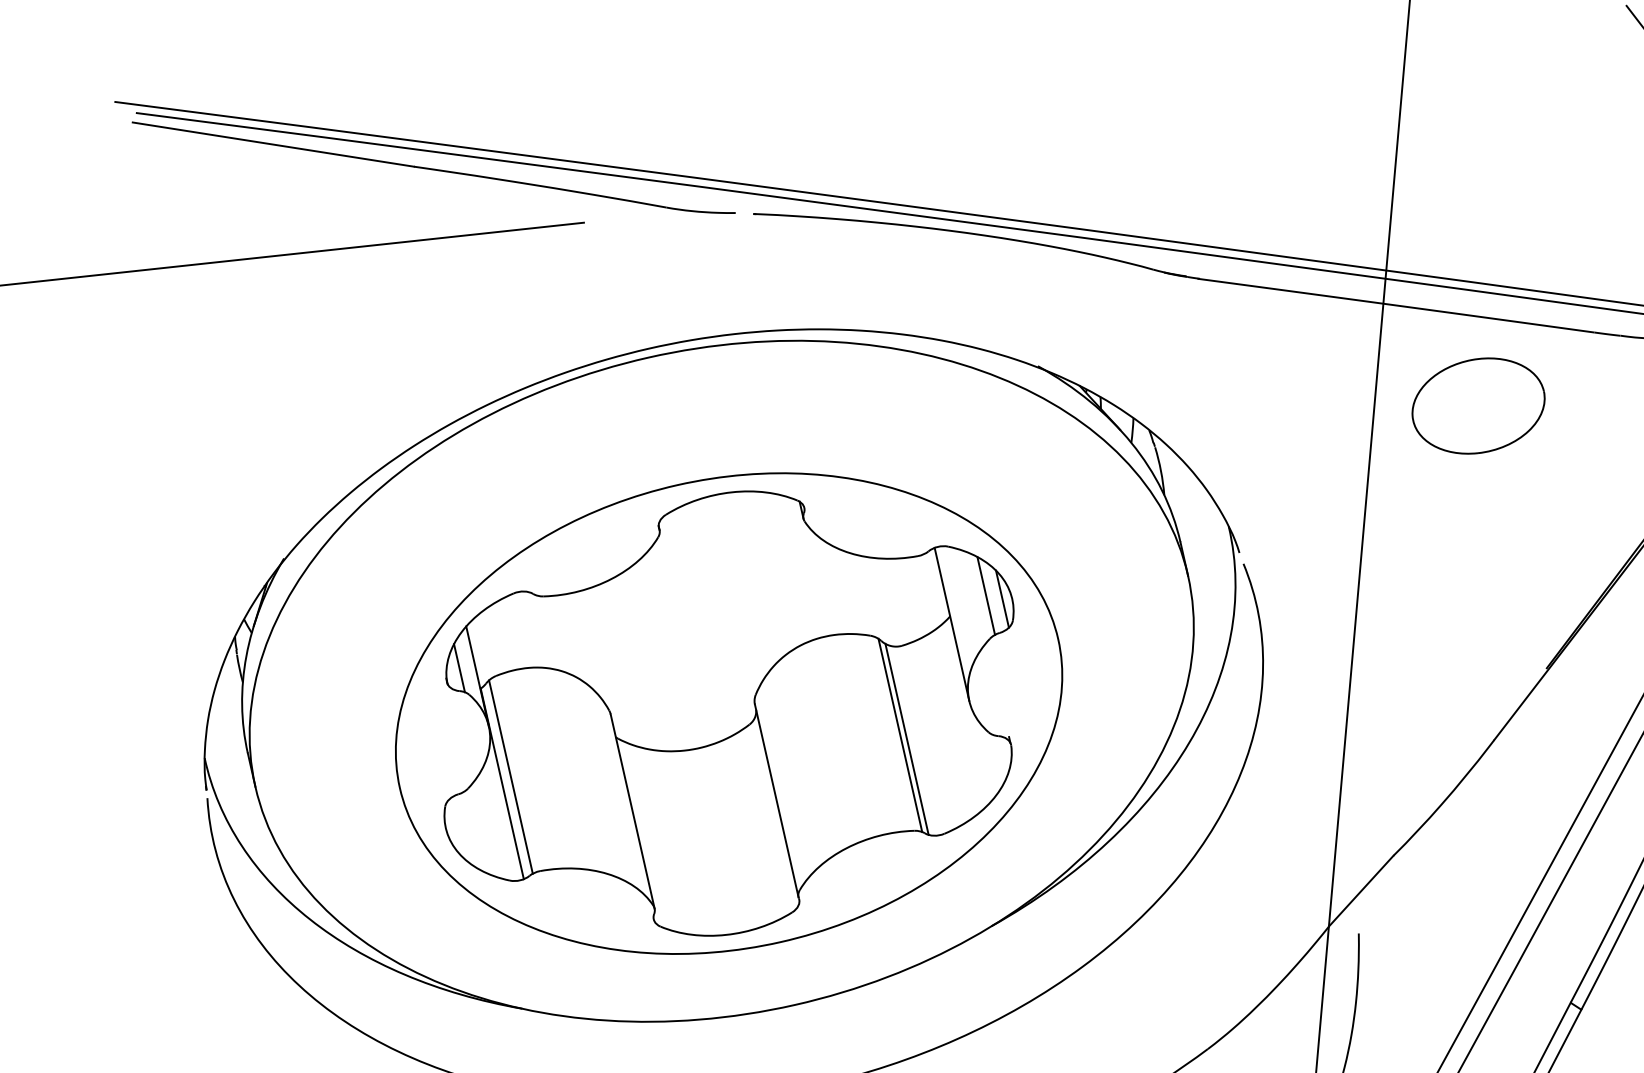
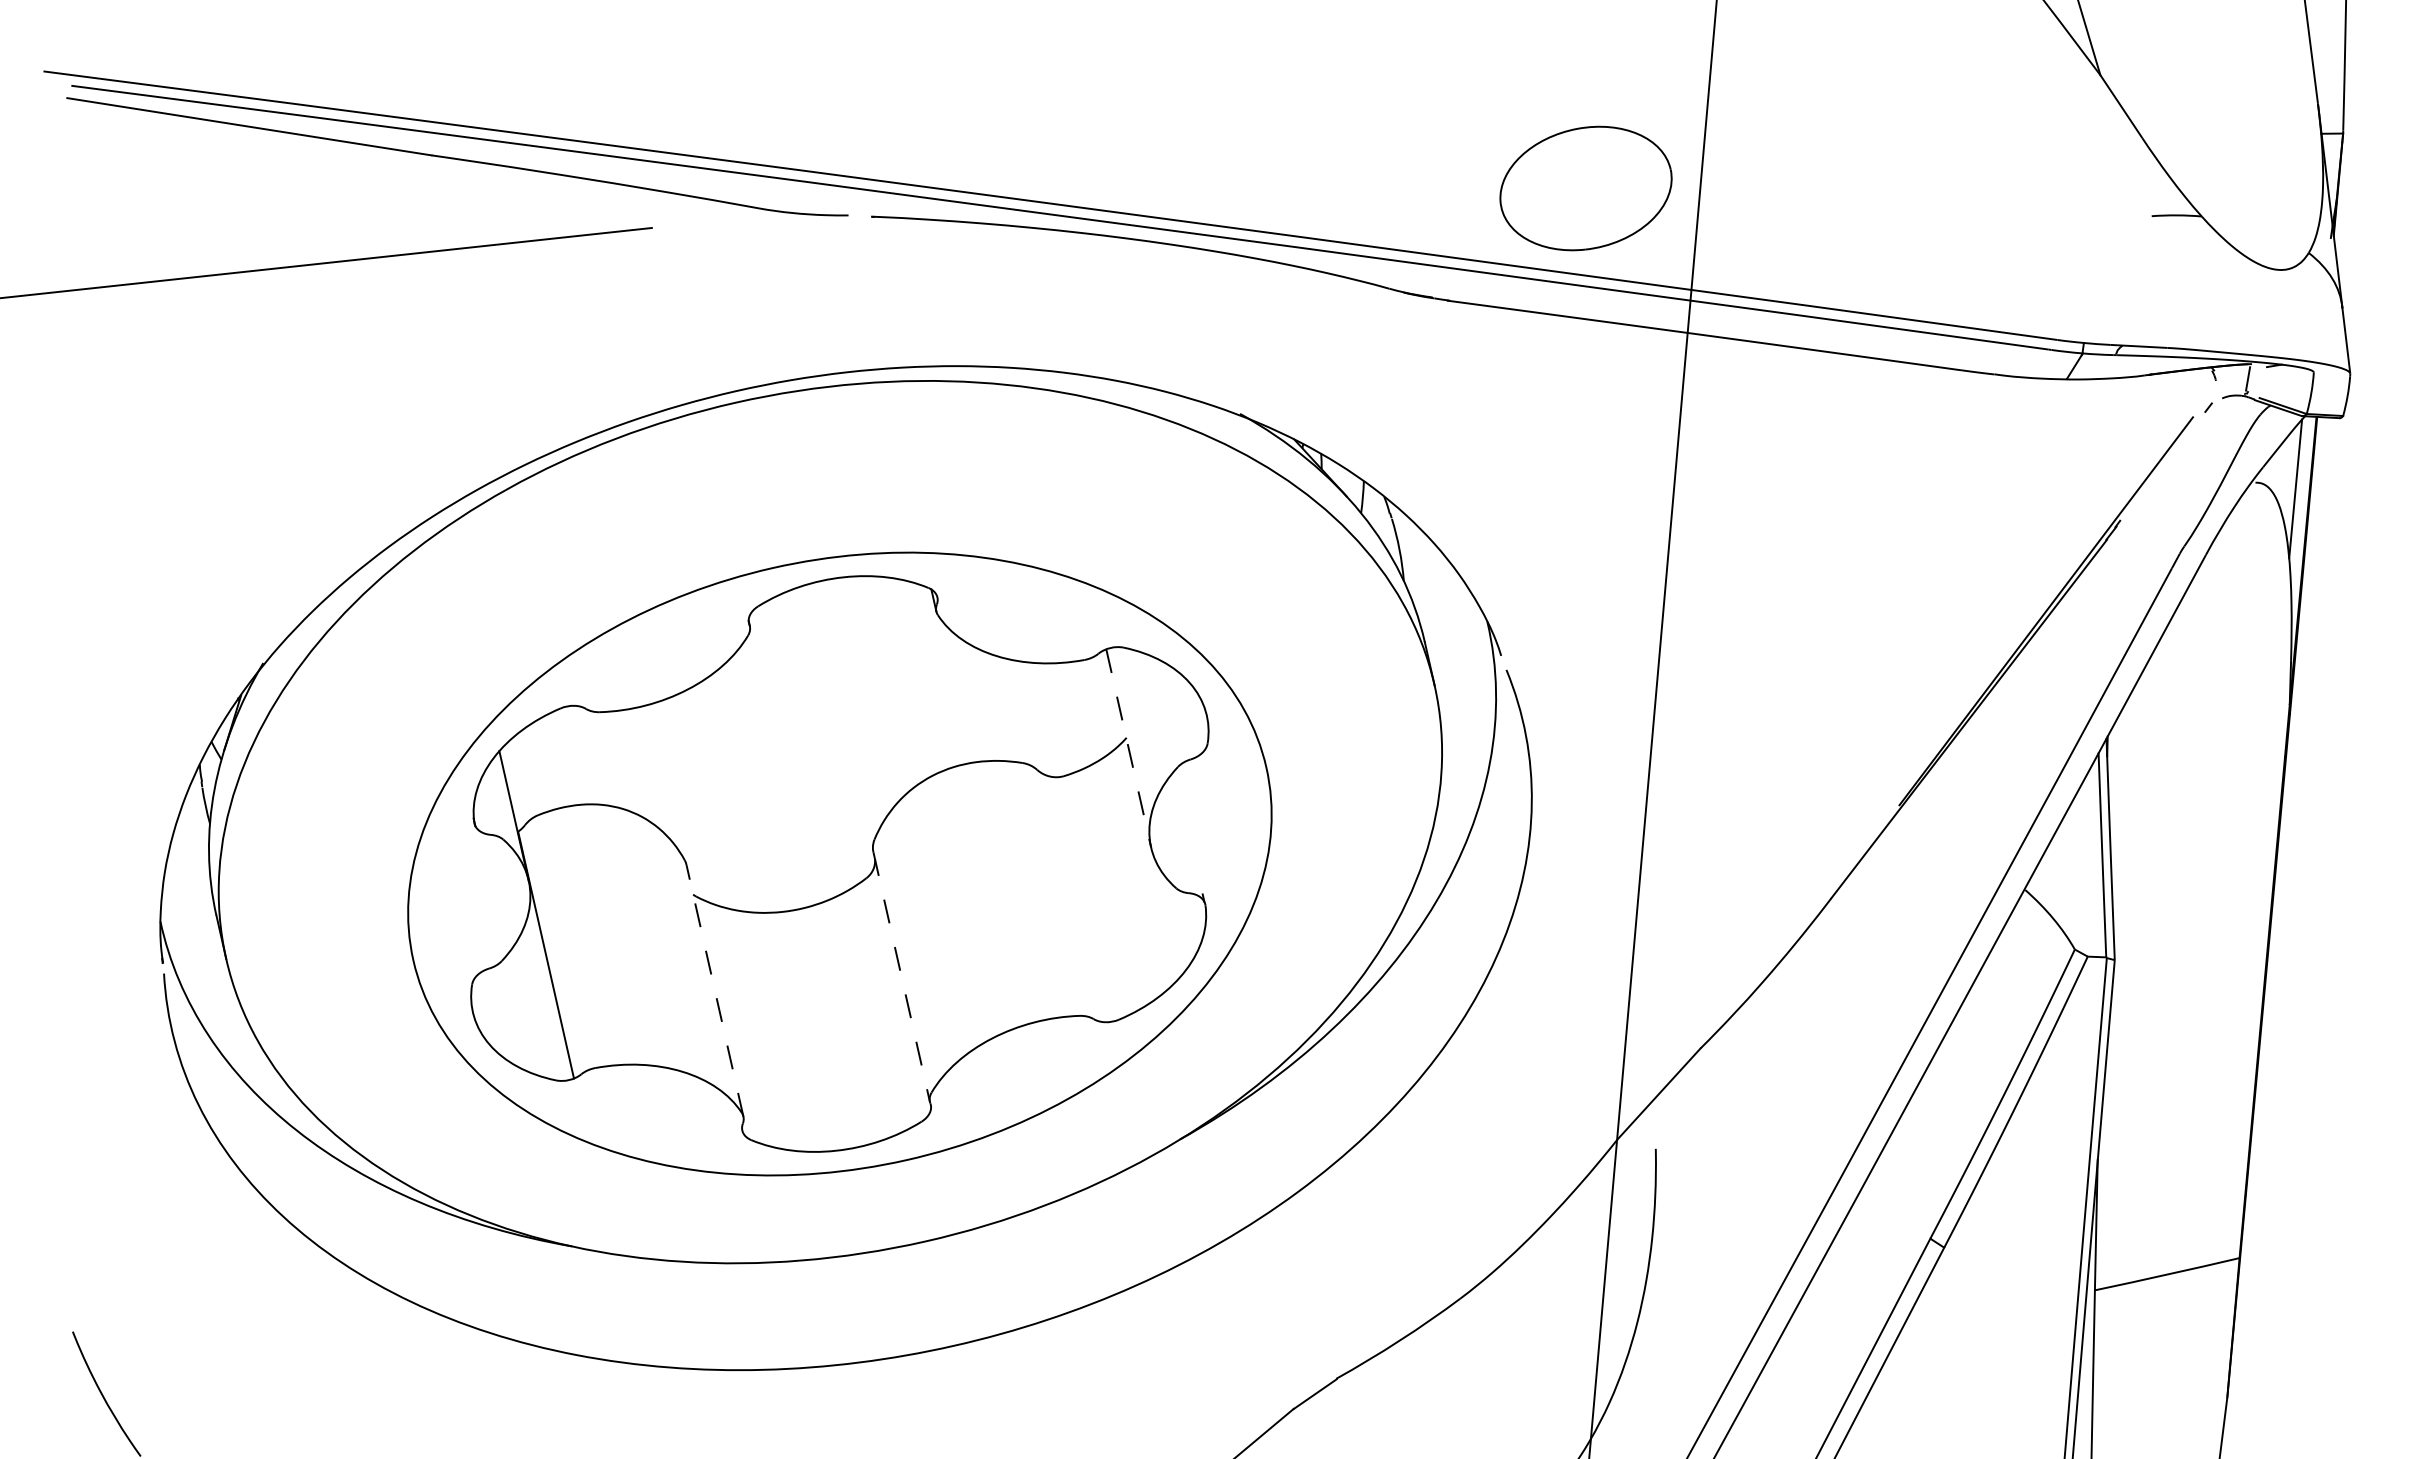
part: (1478, 406) -> (1585, 188), moved
line: (985, 595) -> (1172, 711), removed
line: (1001, 598) -> (1193, 715), removed
line: (951, 624) -> (1128, 748), solid -> dashed
line: (459, 667) -> (490, 804), removed
line: (900, 735) -> (1061, 892), removed
line: (907, 739) -> (1070, 897), removed
line: (510, 776) -> (556, 945), removed
line: (776, 801) -> (901, 977), solid -> dashed
line: (633, 811) -> (715, 990), solid -> dashed

